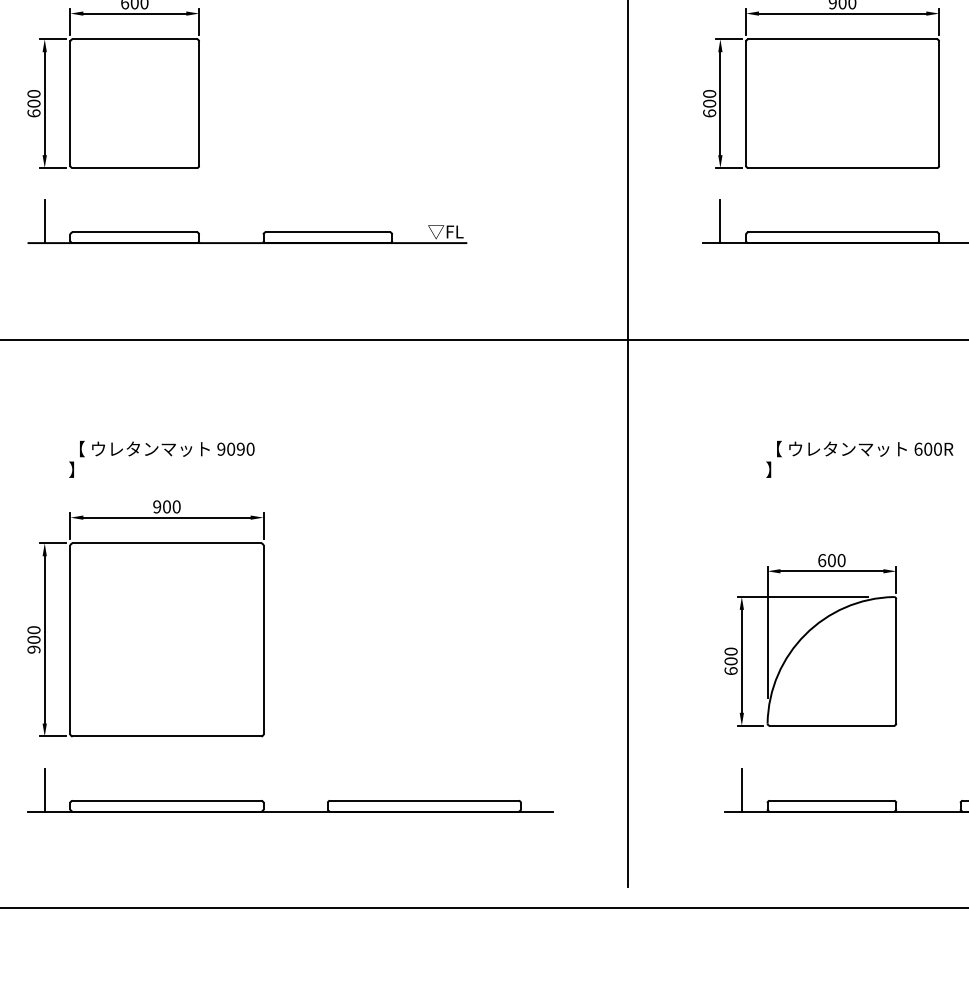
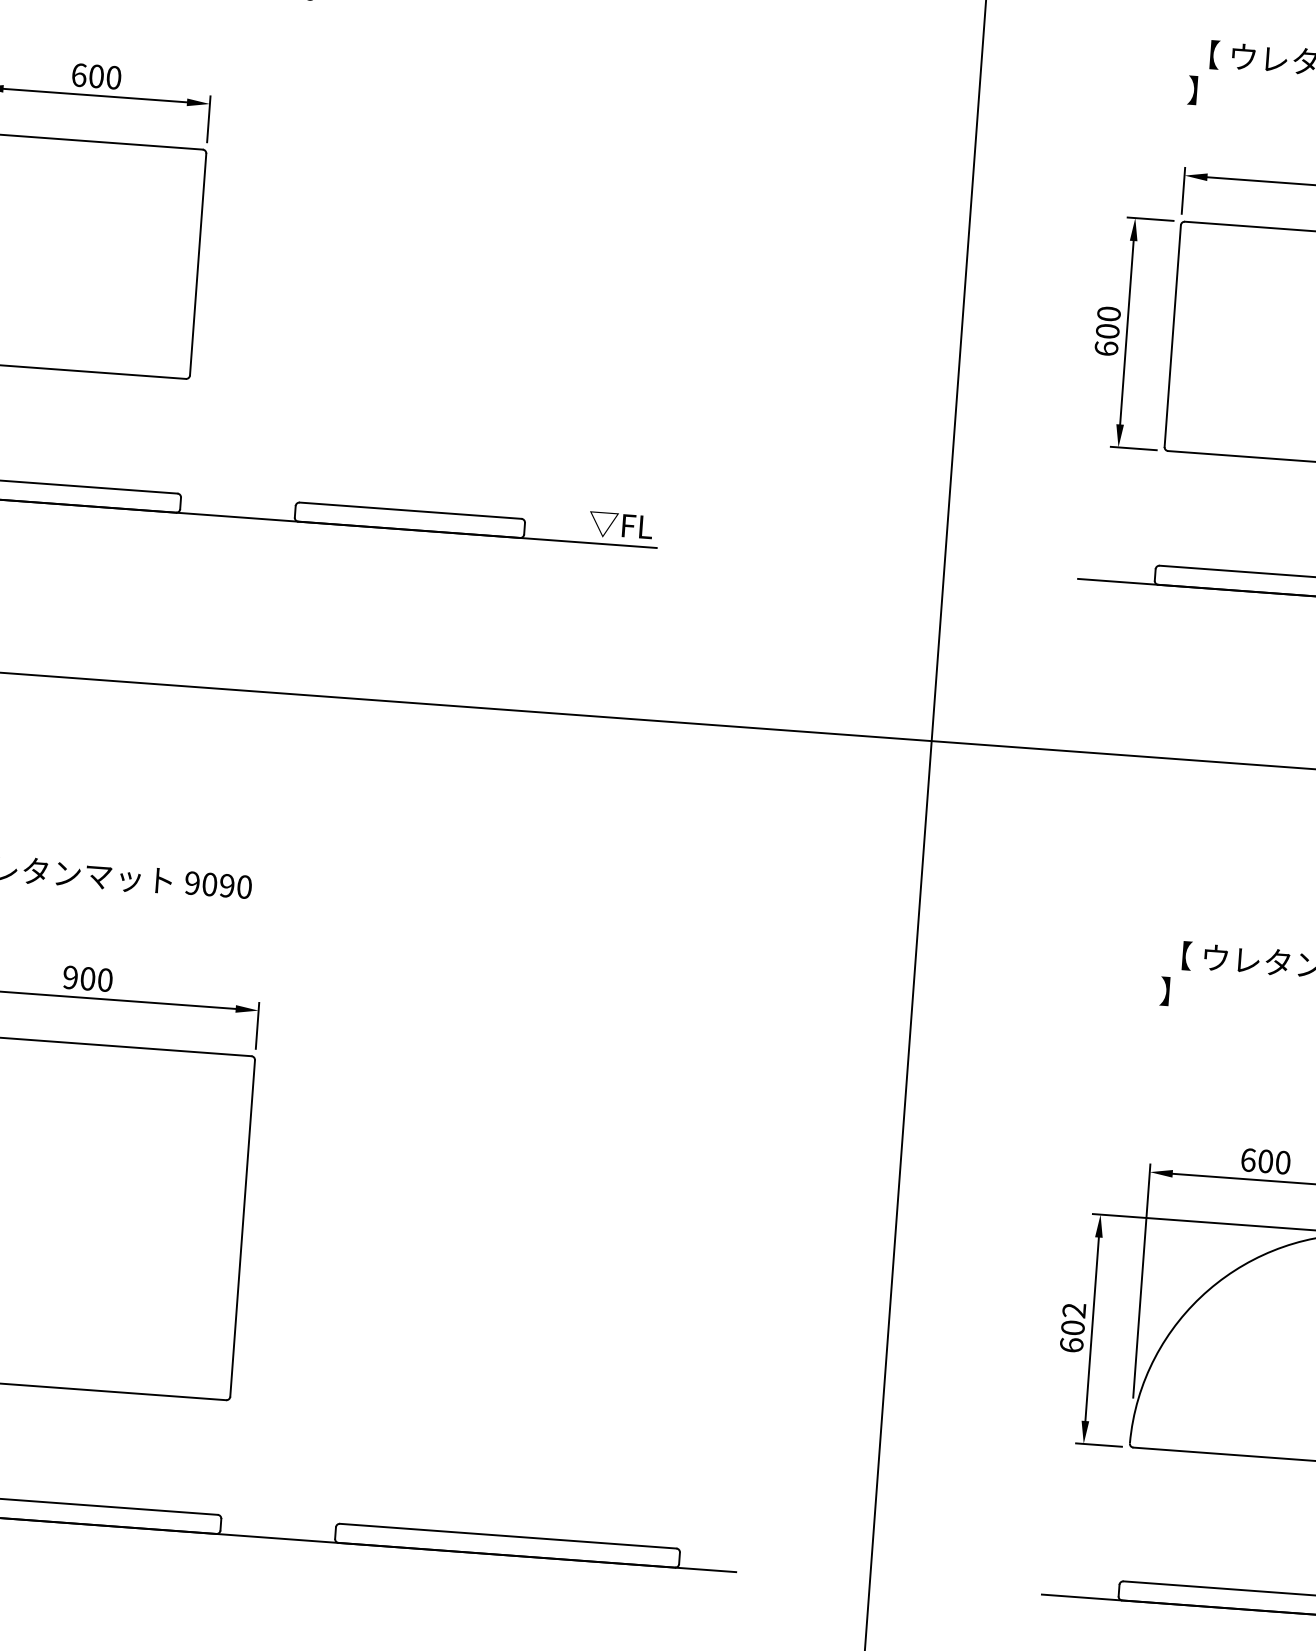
line: (720, 221) -> (1111, 542), removed
text: (730, 651) -> (1073, 1310), 600 -> 602
line: (741, 789) -> (1074, 1557), removed

